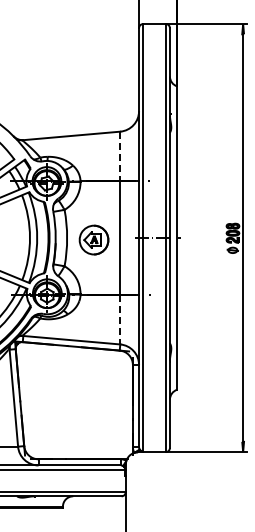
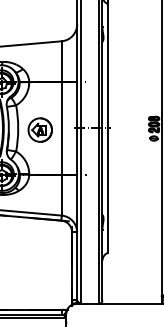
line: (120, 156) -> (61, 61), dashed -> solid
line: (120, 319) -> (61, 195), dashed -> solid

